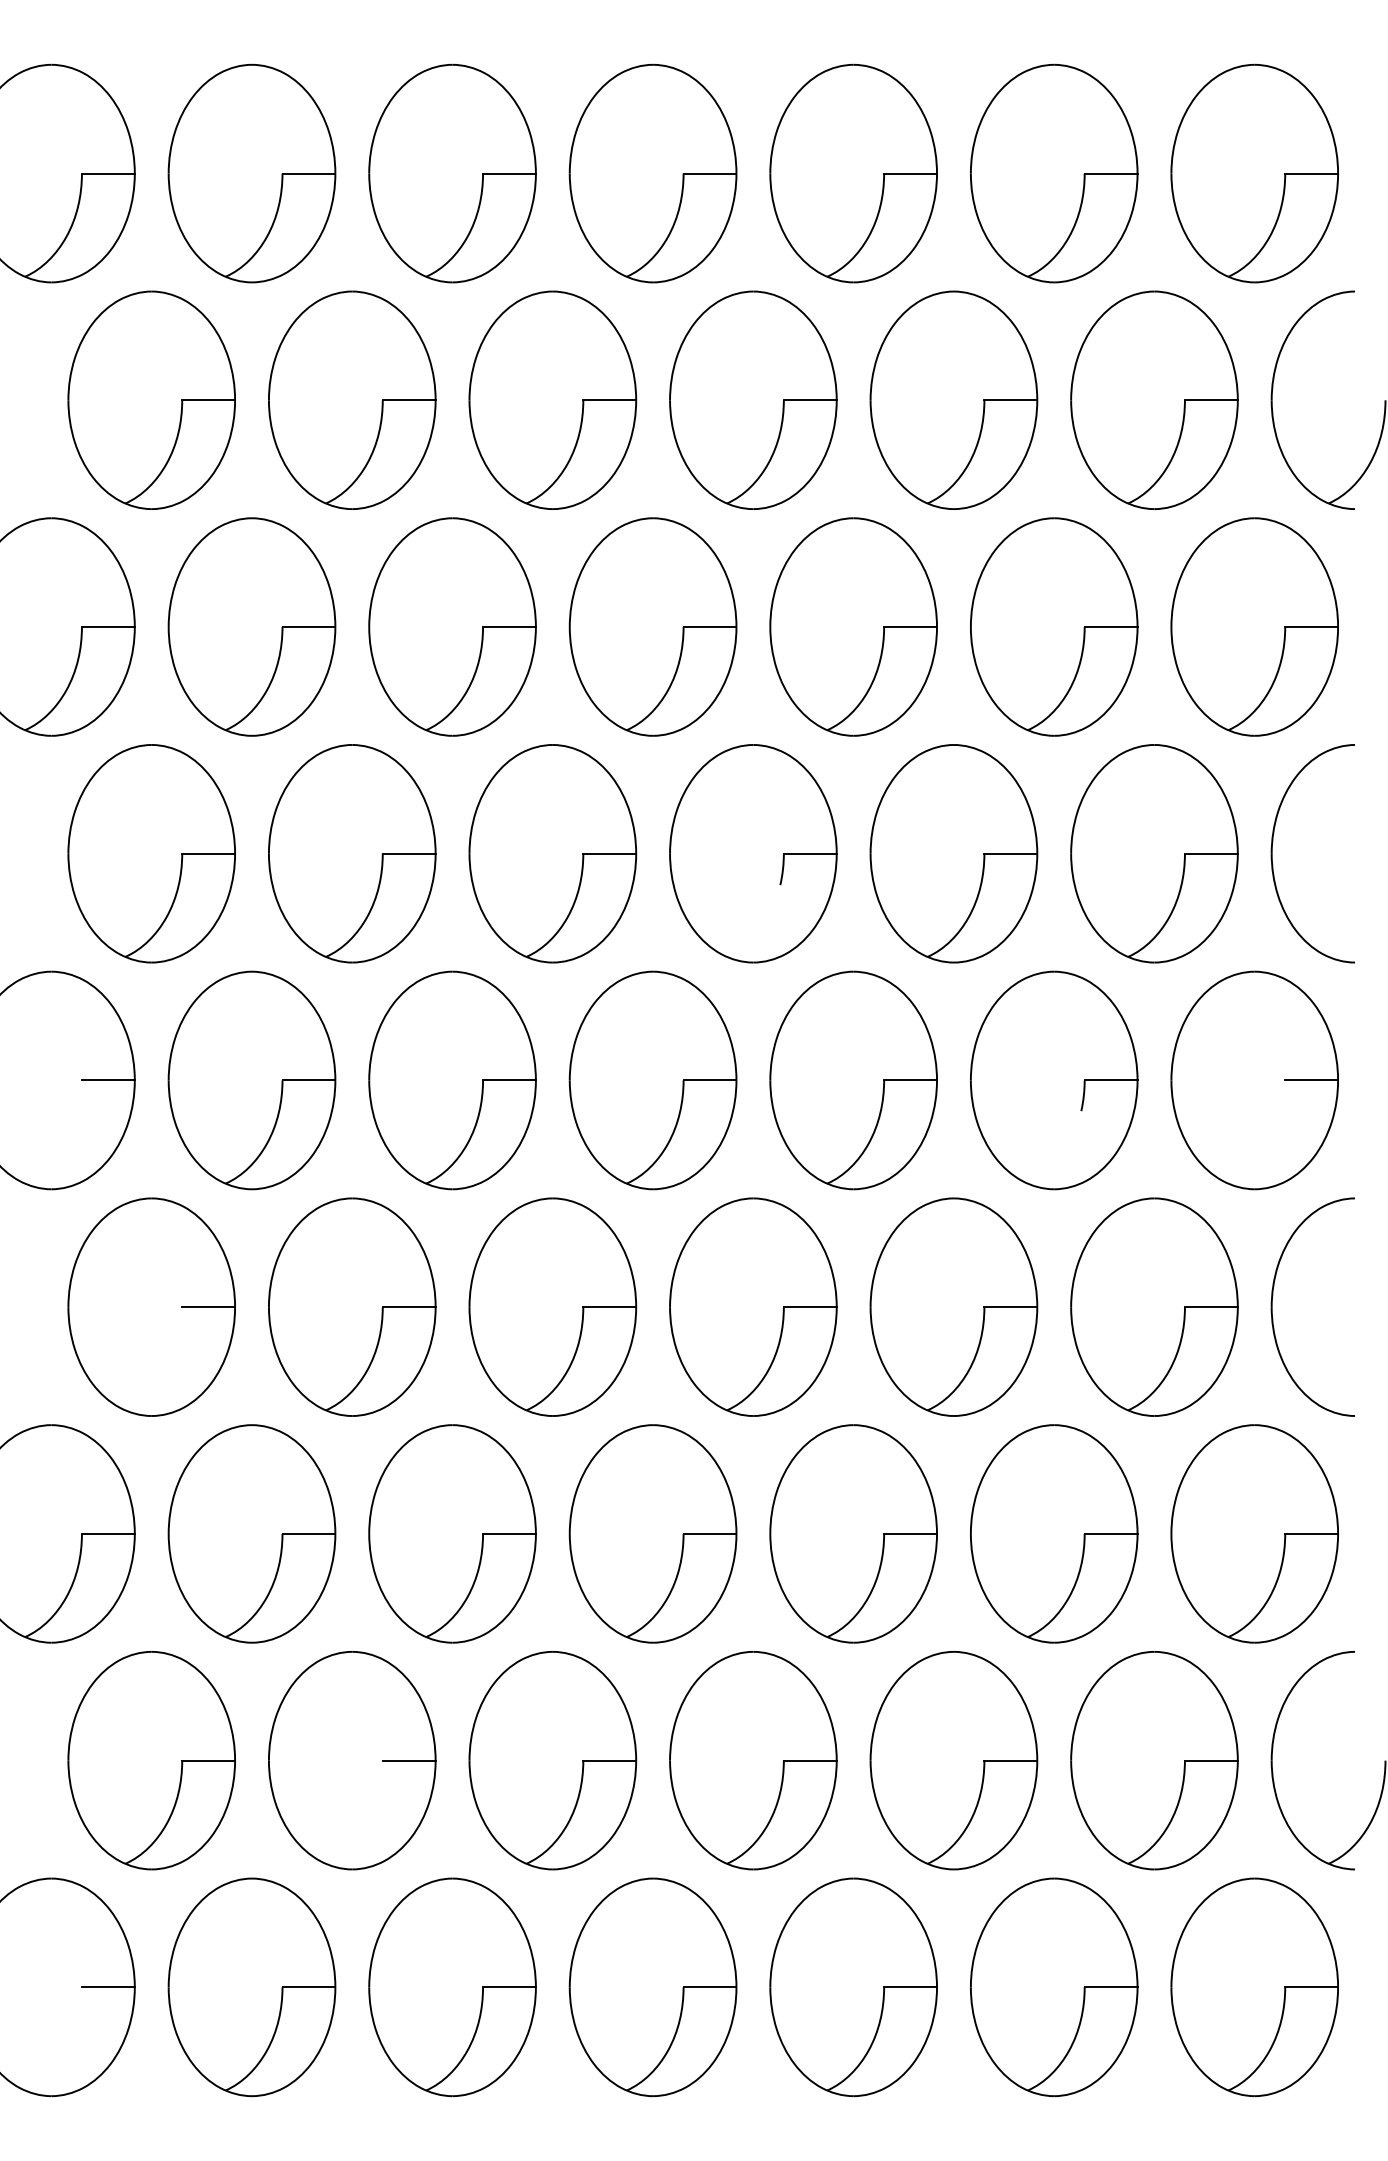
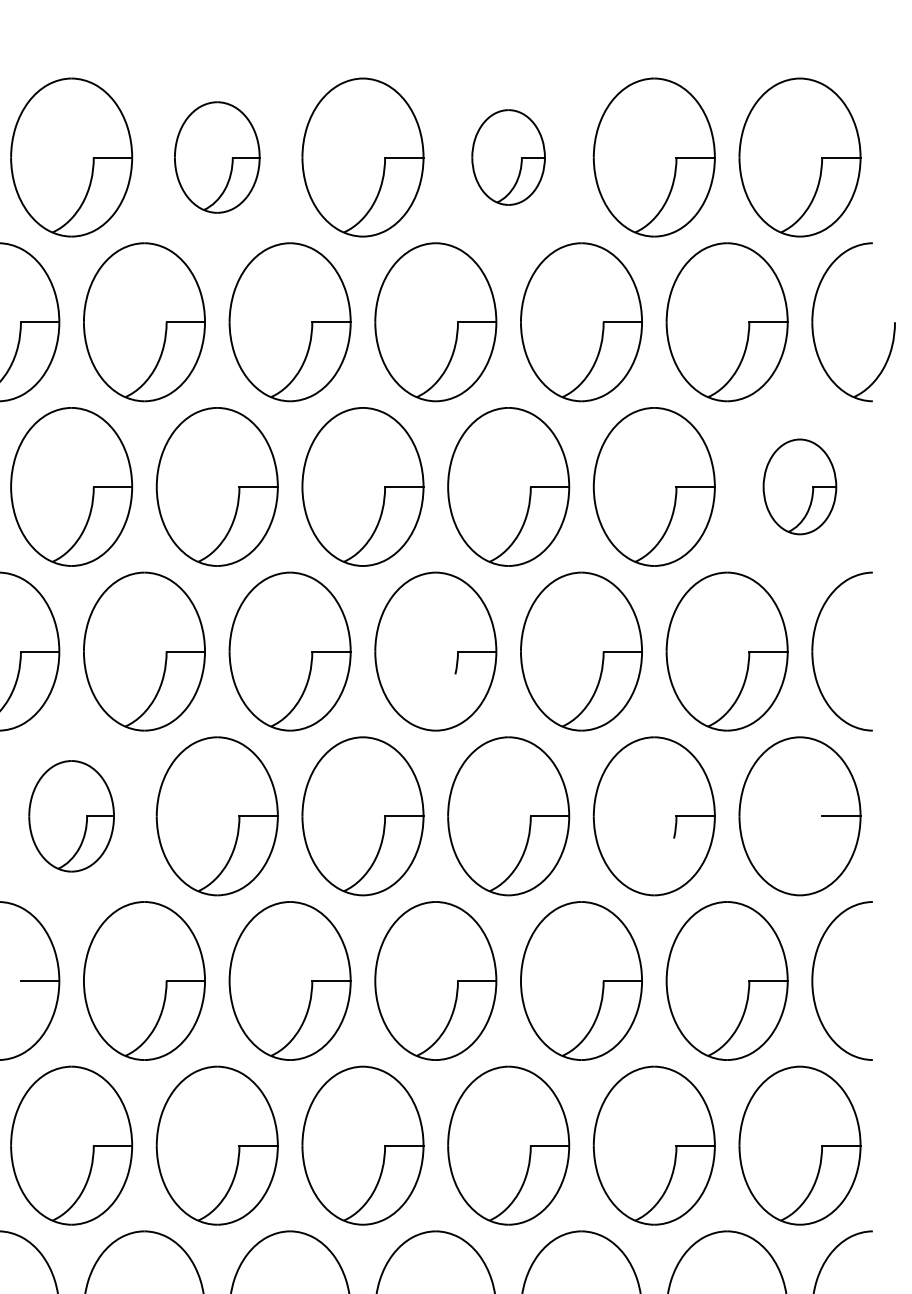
part: (452, 173) -> (217, 157), size x0.7
part: (853, 173) -> (508, 157), size x0.6
part: (1254, 626) -> (799, 486), size x0.6
part: (251, 1080) -> (71, 816), size x0.7

